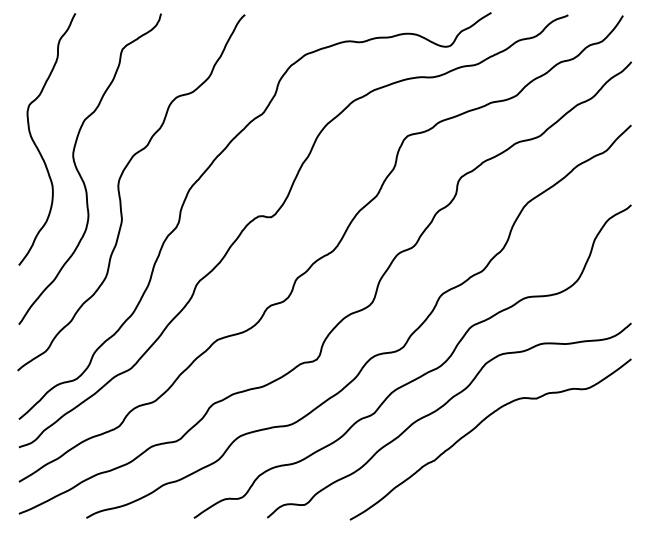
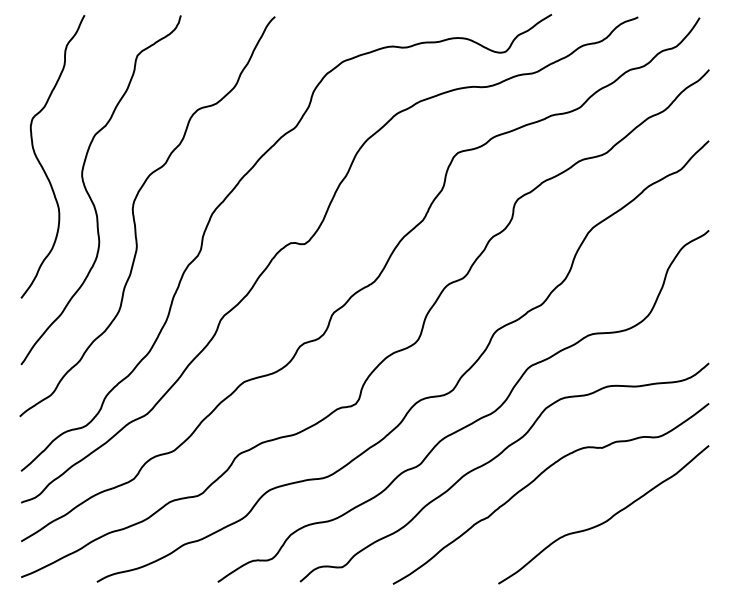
curve: (539, 463) -> (605, 520), added

